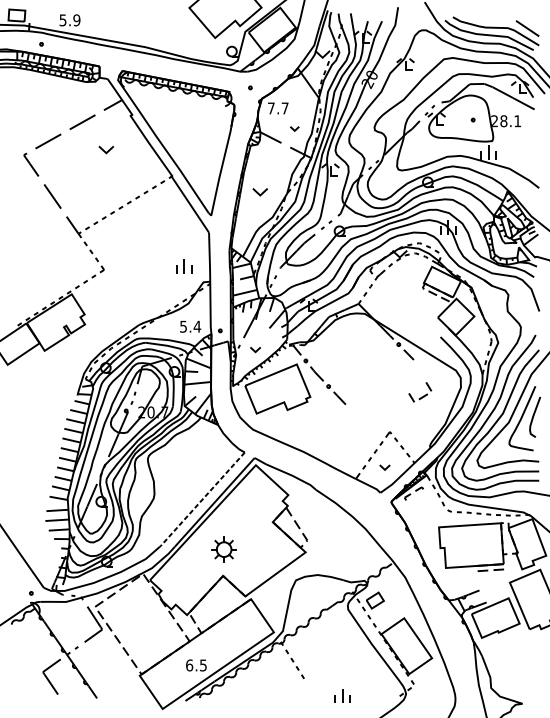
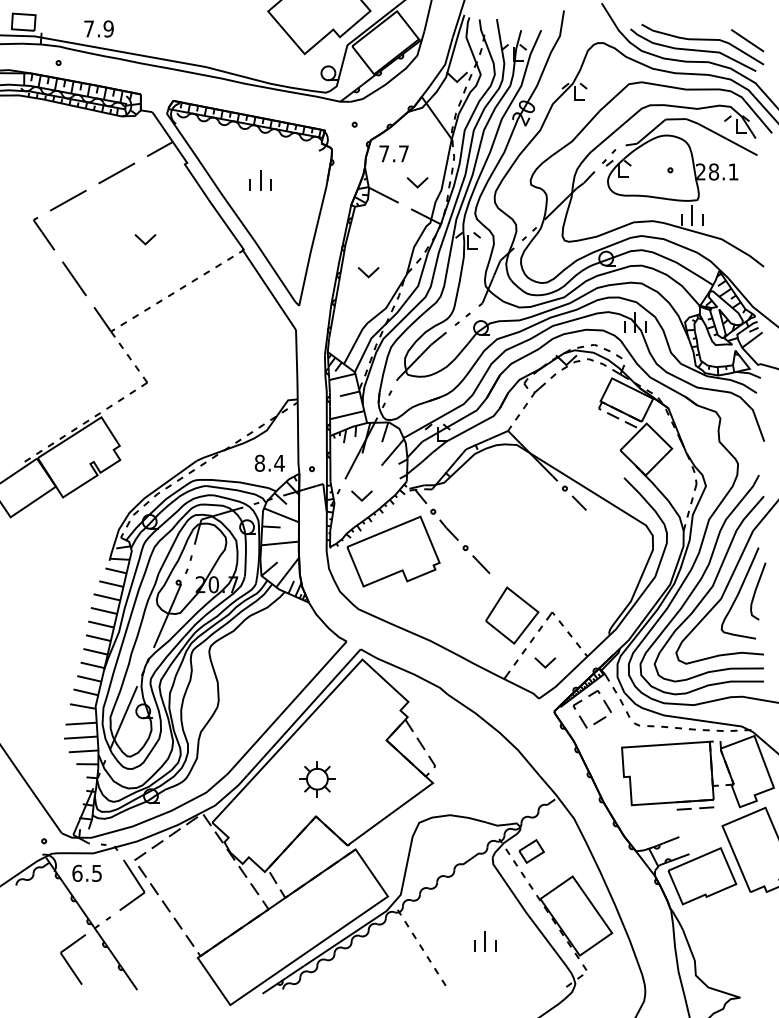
text: (62, 20) -> (88, 28), 5.9 -> 7.9
part: (294, 128) -> (417, 182), size x1.67
part: (106, 149) -> (145, 239), moved
part: (183, 266) -> (260, 180), moved
text: (183, 326) -> (259, 462), 5.4 -> 8.4
part: (255, 349) -> (361, 495), size x1.43
part: (423, 396) -> (599, 719), moved
part: (361, 434) -> (512, 615), added
part: (385, 467) -> (545, 662), size x1.43
line: (201, 500) -> (285, 709), dashed -> solid
text: (195, 664) -> (86, 872), moved
part: (310, 688) -> (440, 976), added
part: (342, 695) -> (485, 941), moved

